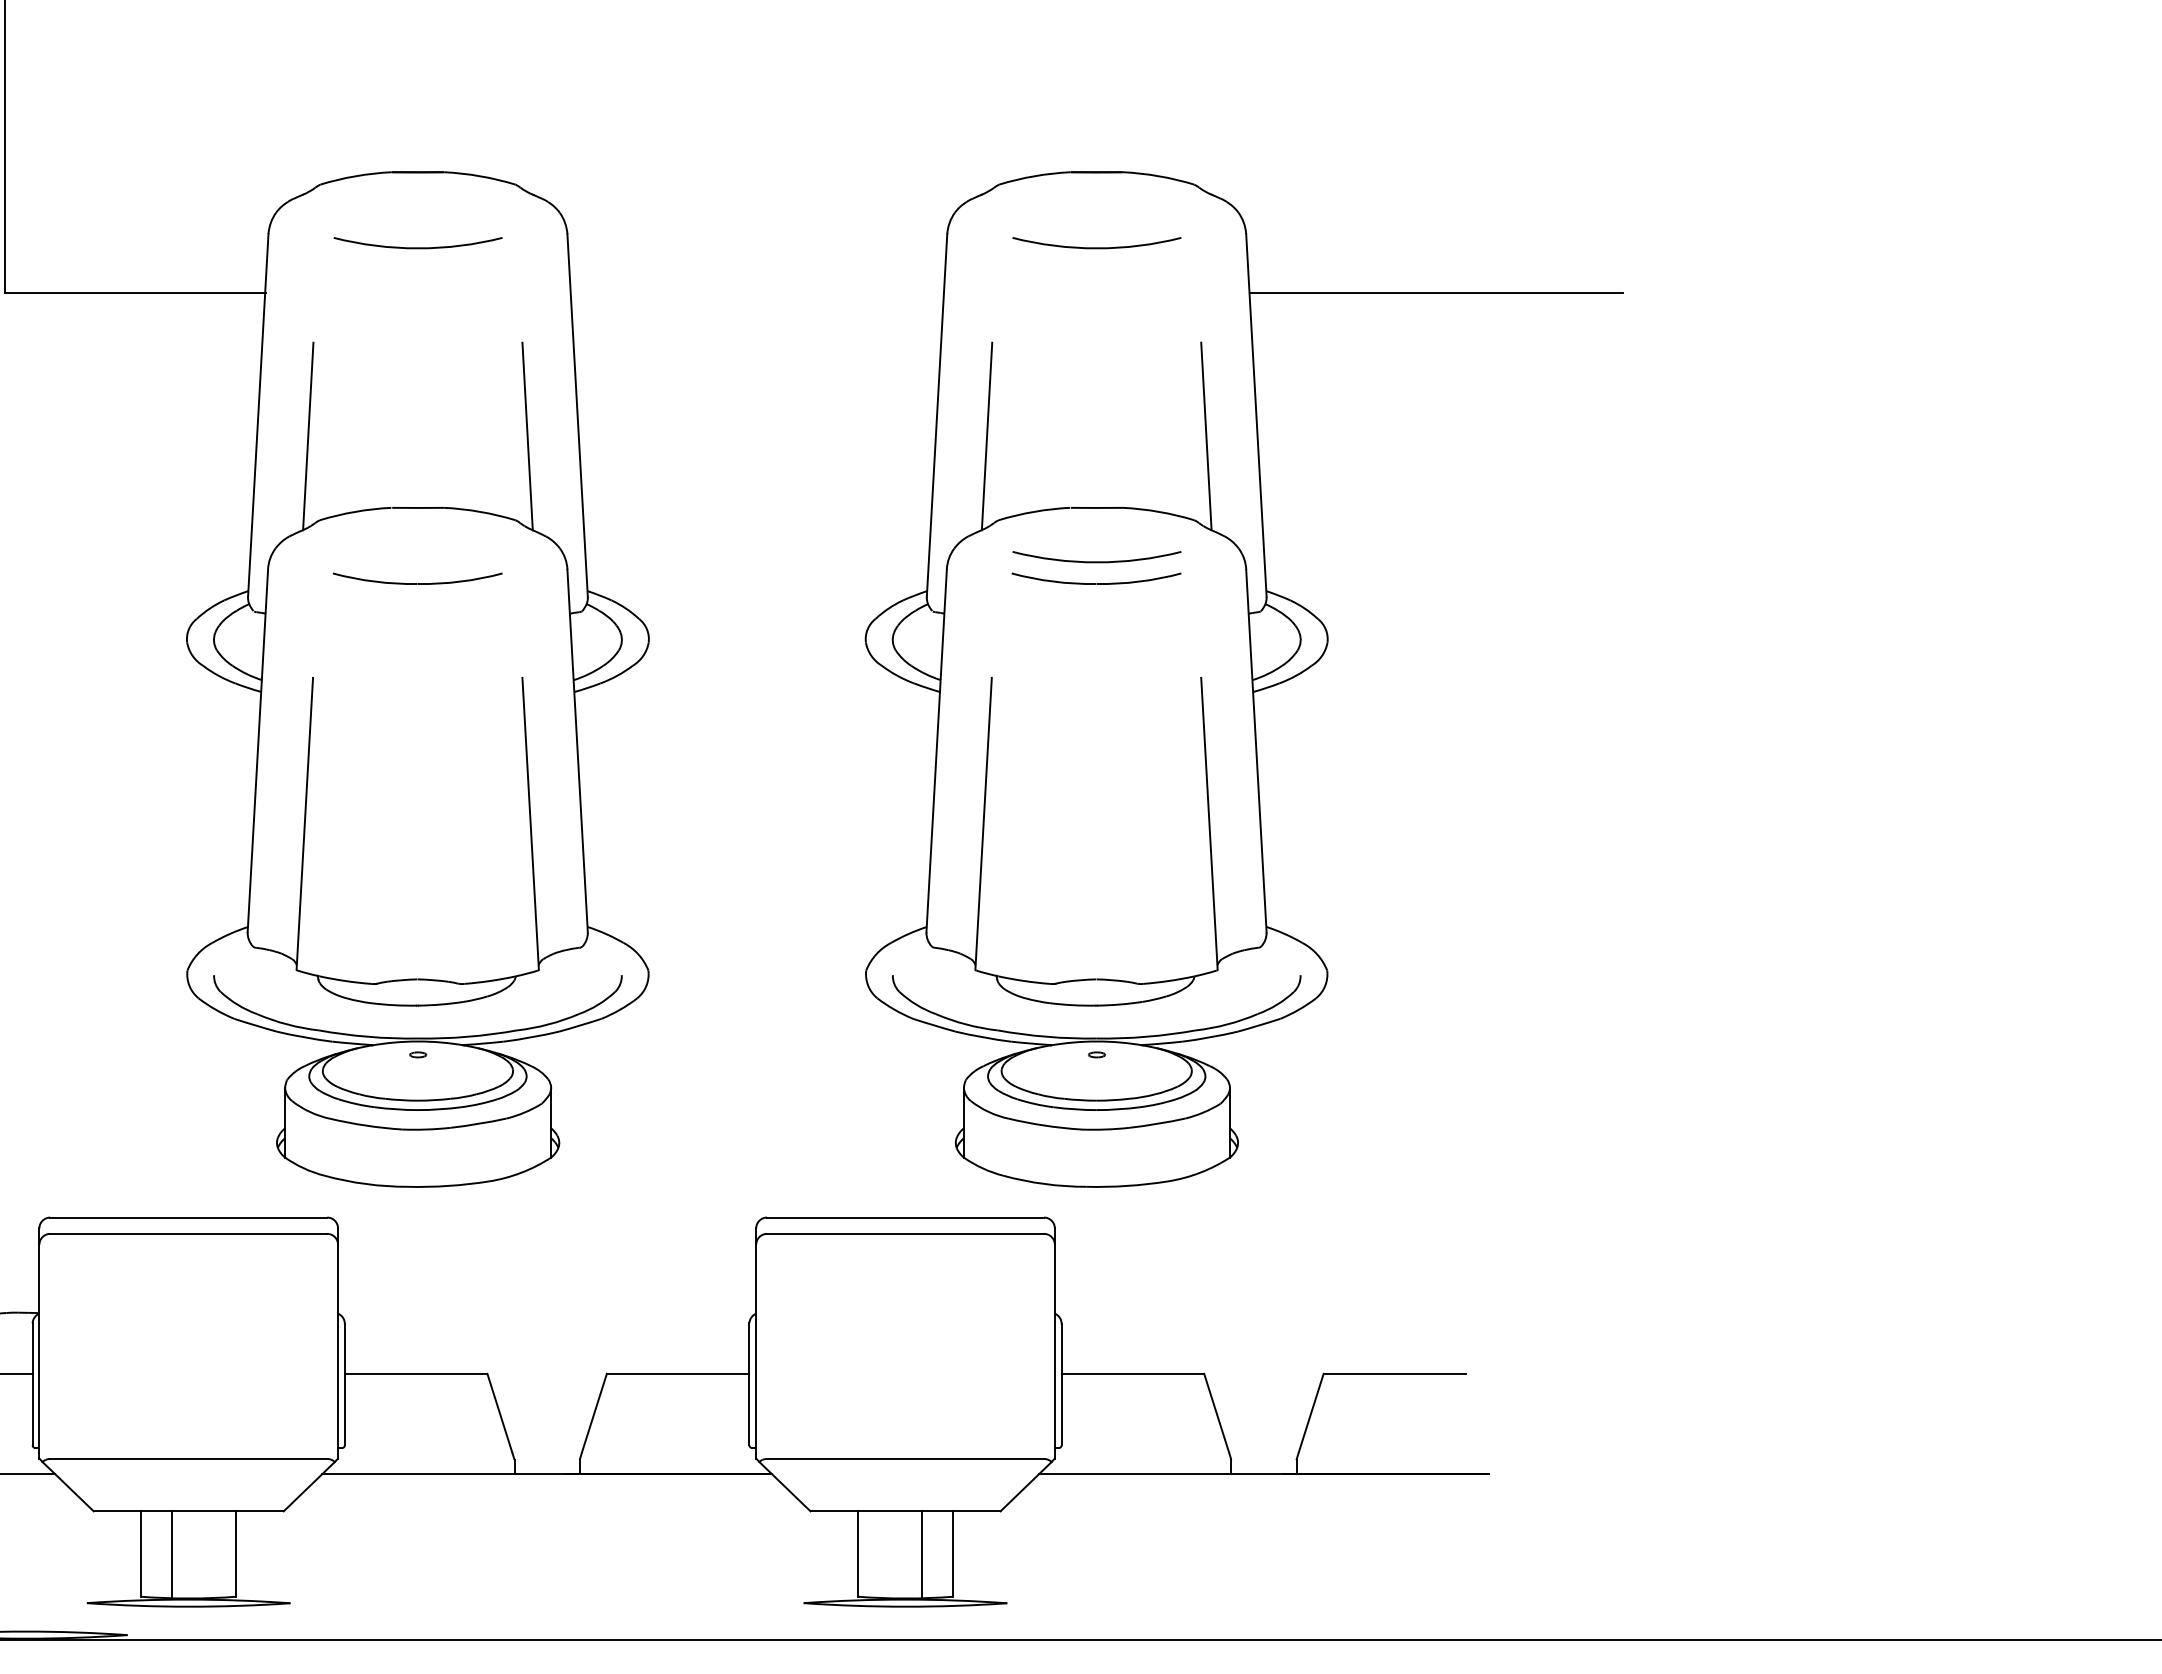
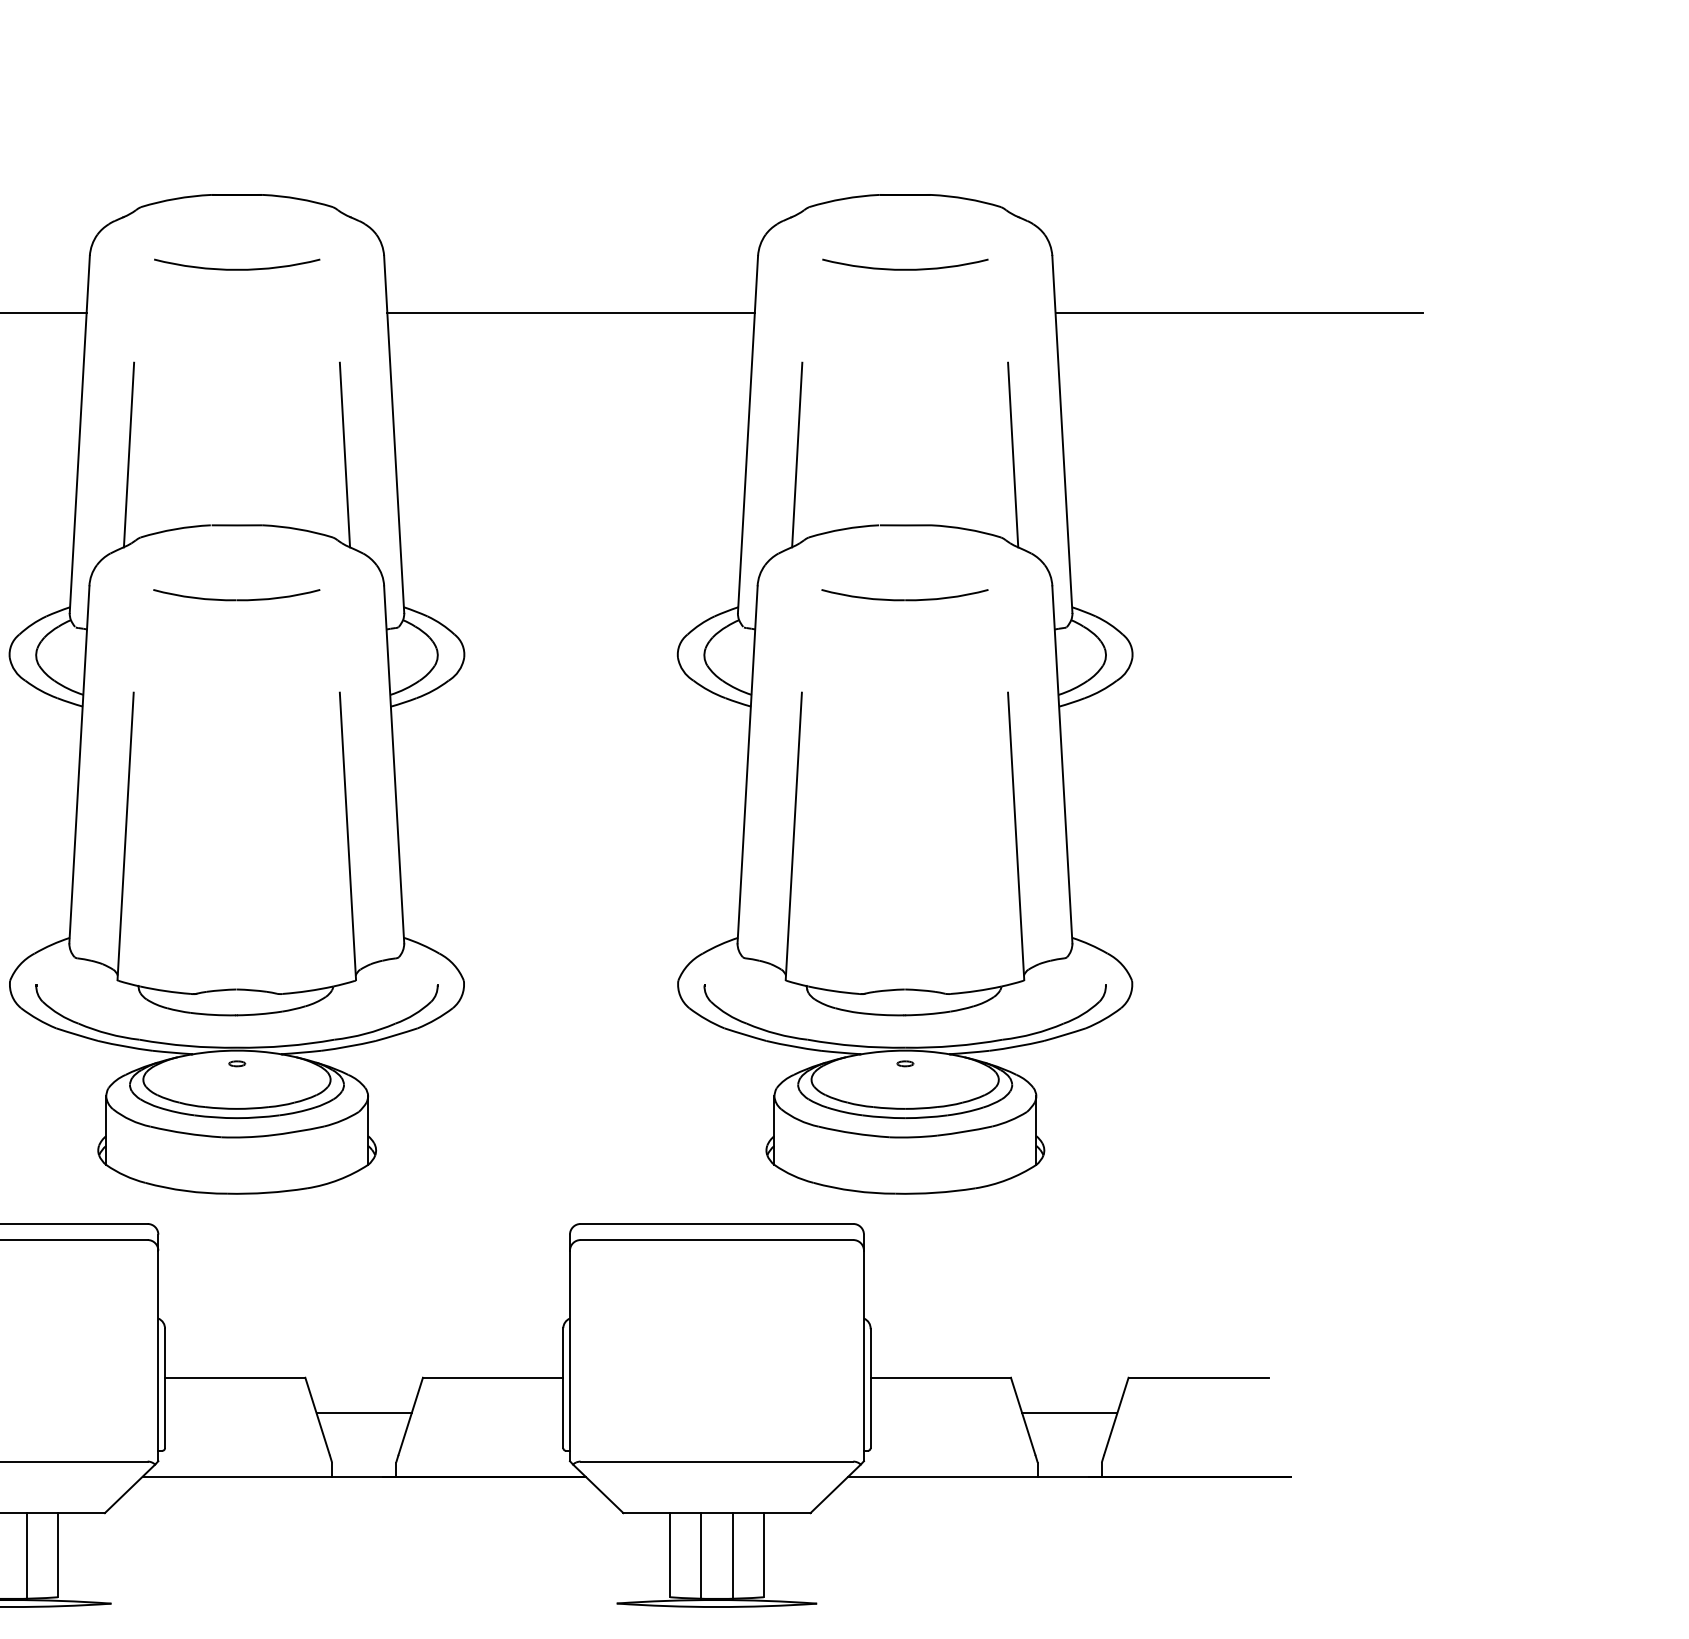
line: (757, 292) -> (571, 313), added
arc: (1096, 561) -> (904, 578), removed
line: (546, 1410) -> (363, 1413), added
line: (1263, 1410) -> (1069, 1413), added
line: (205, 1554) -> (27, 1555), added
line: (889, 1554) -> (701, 1555), added

